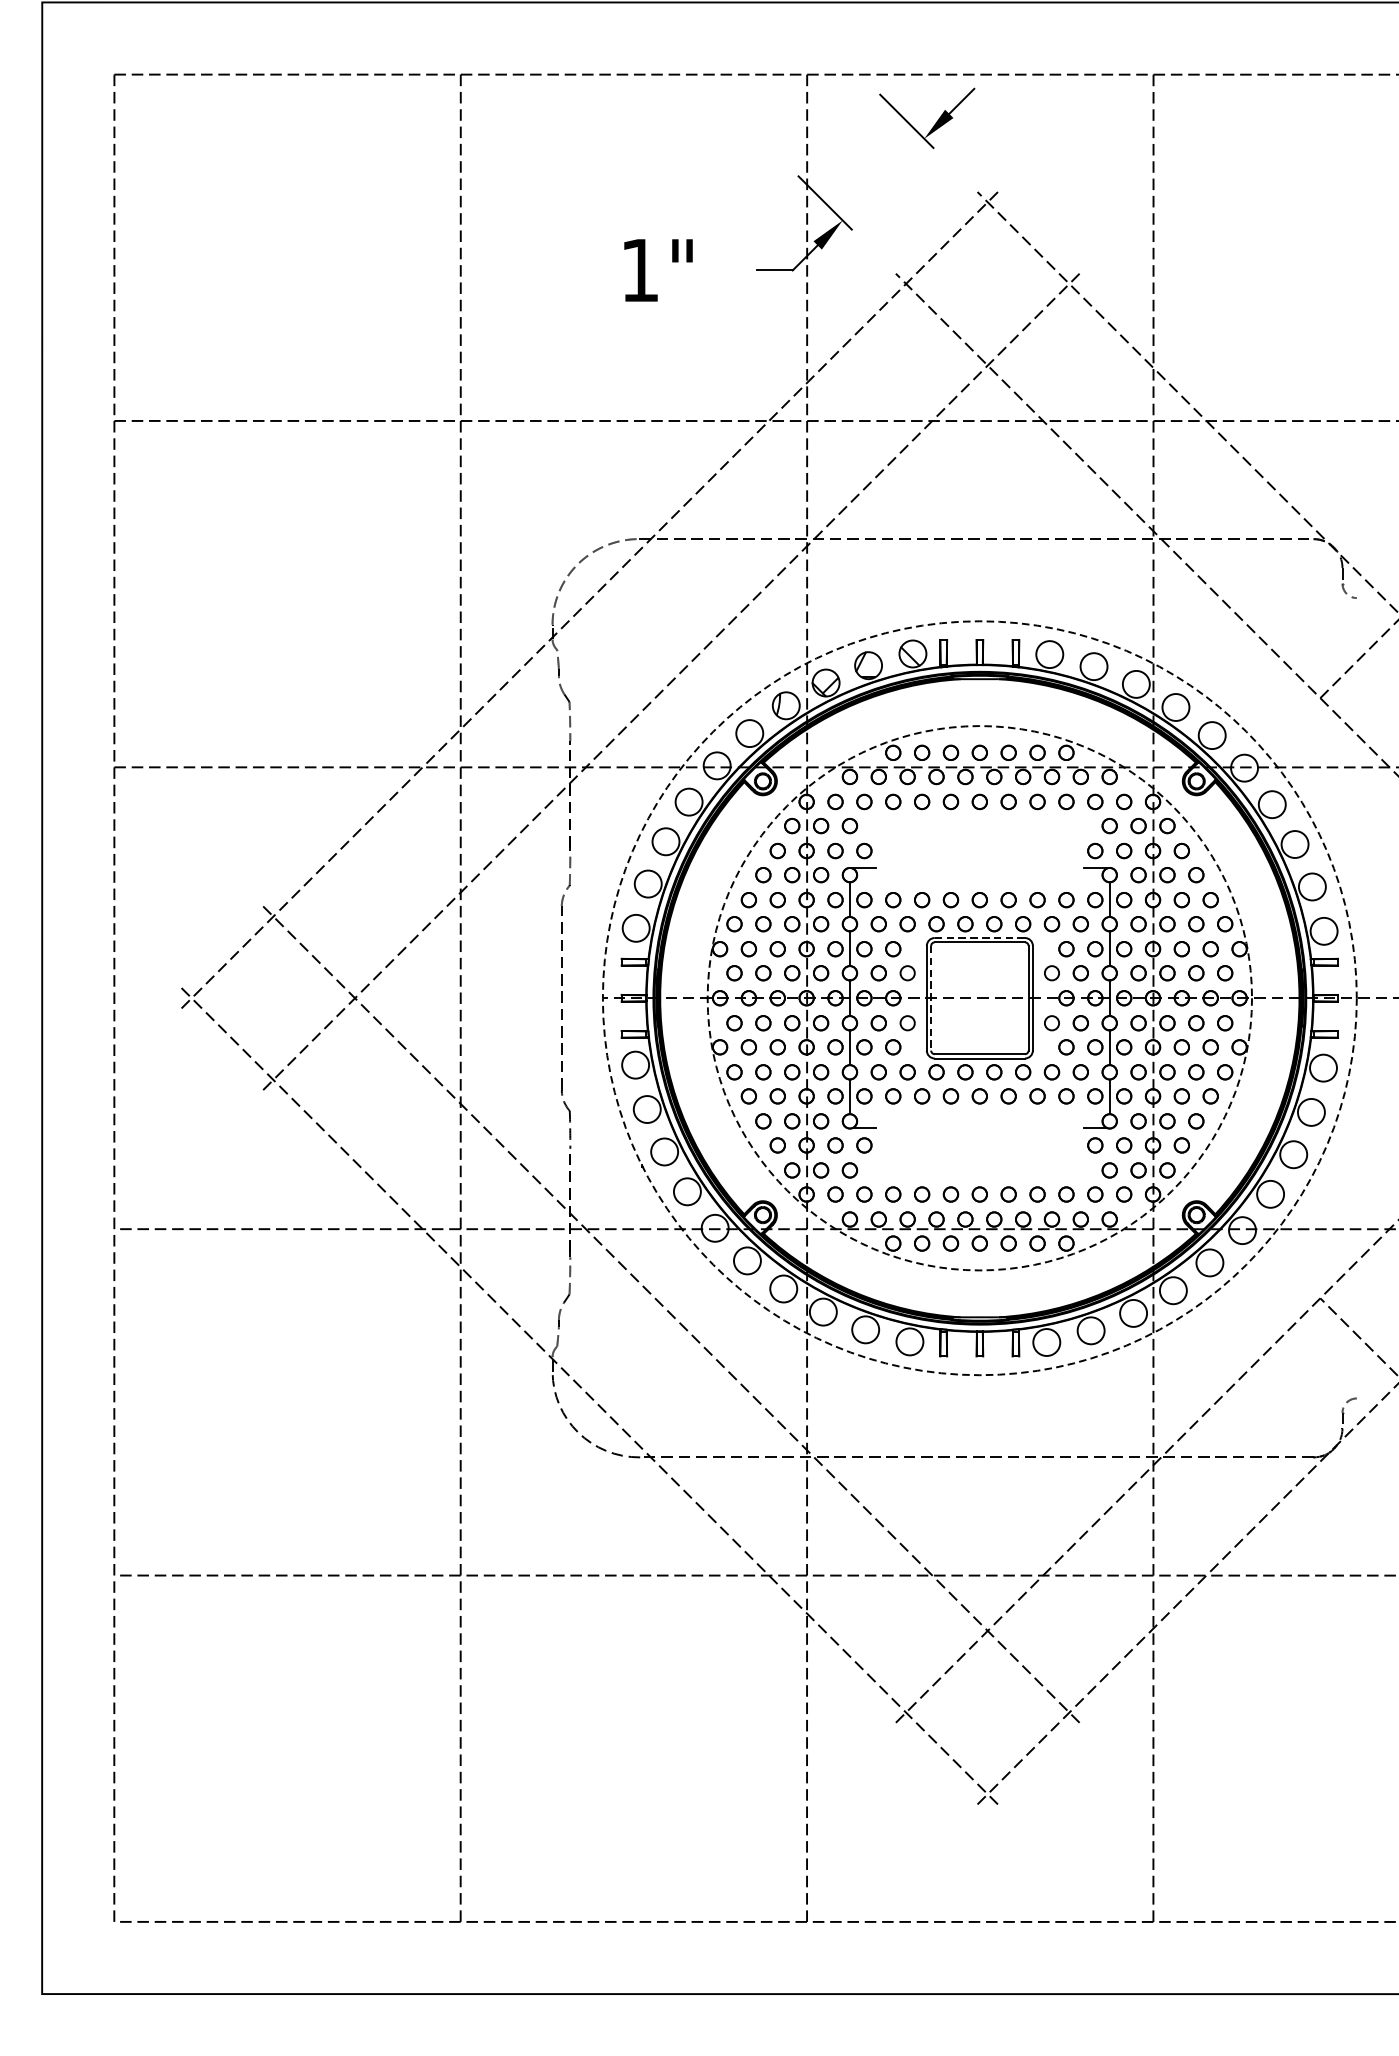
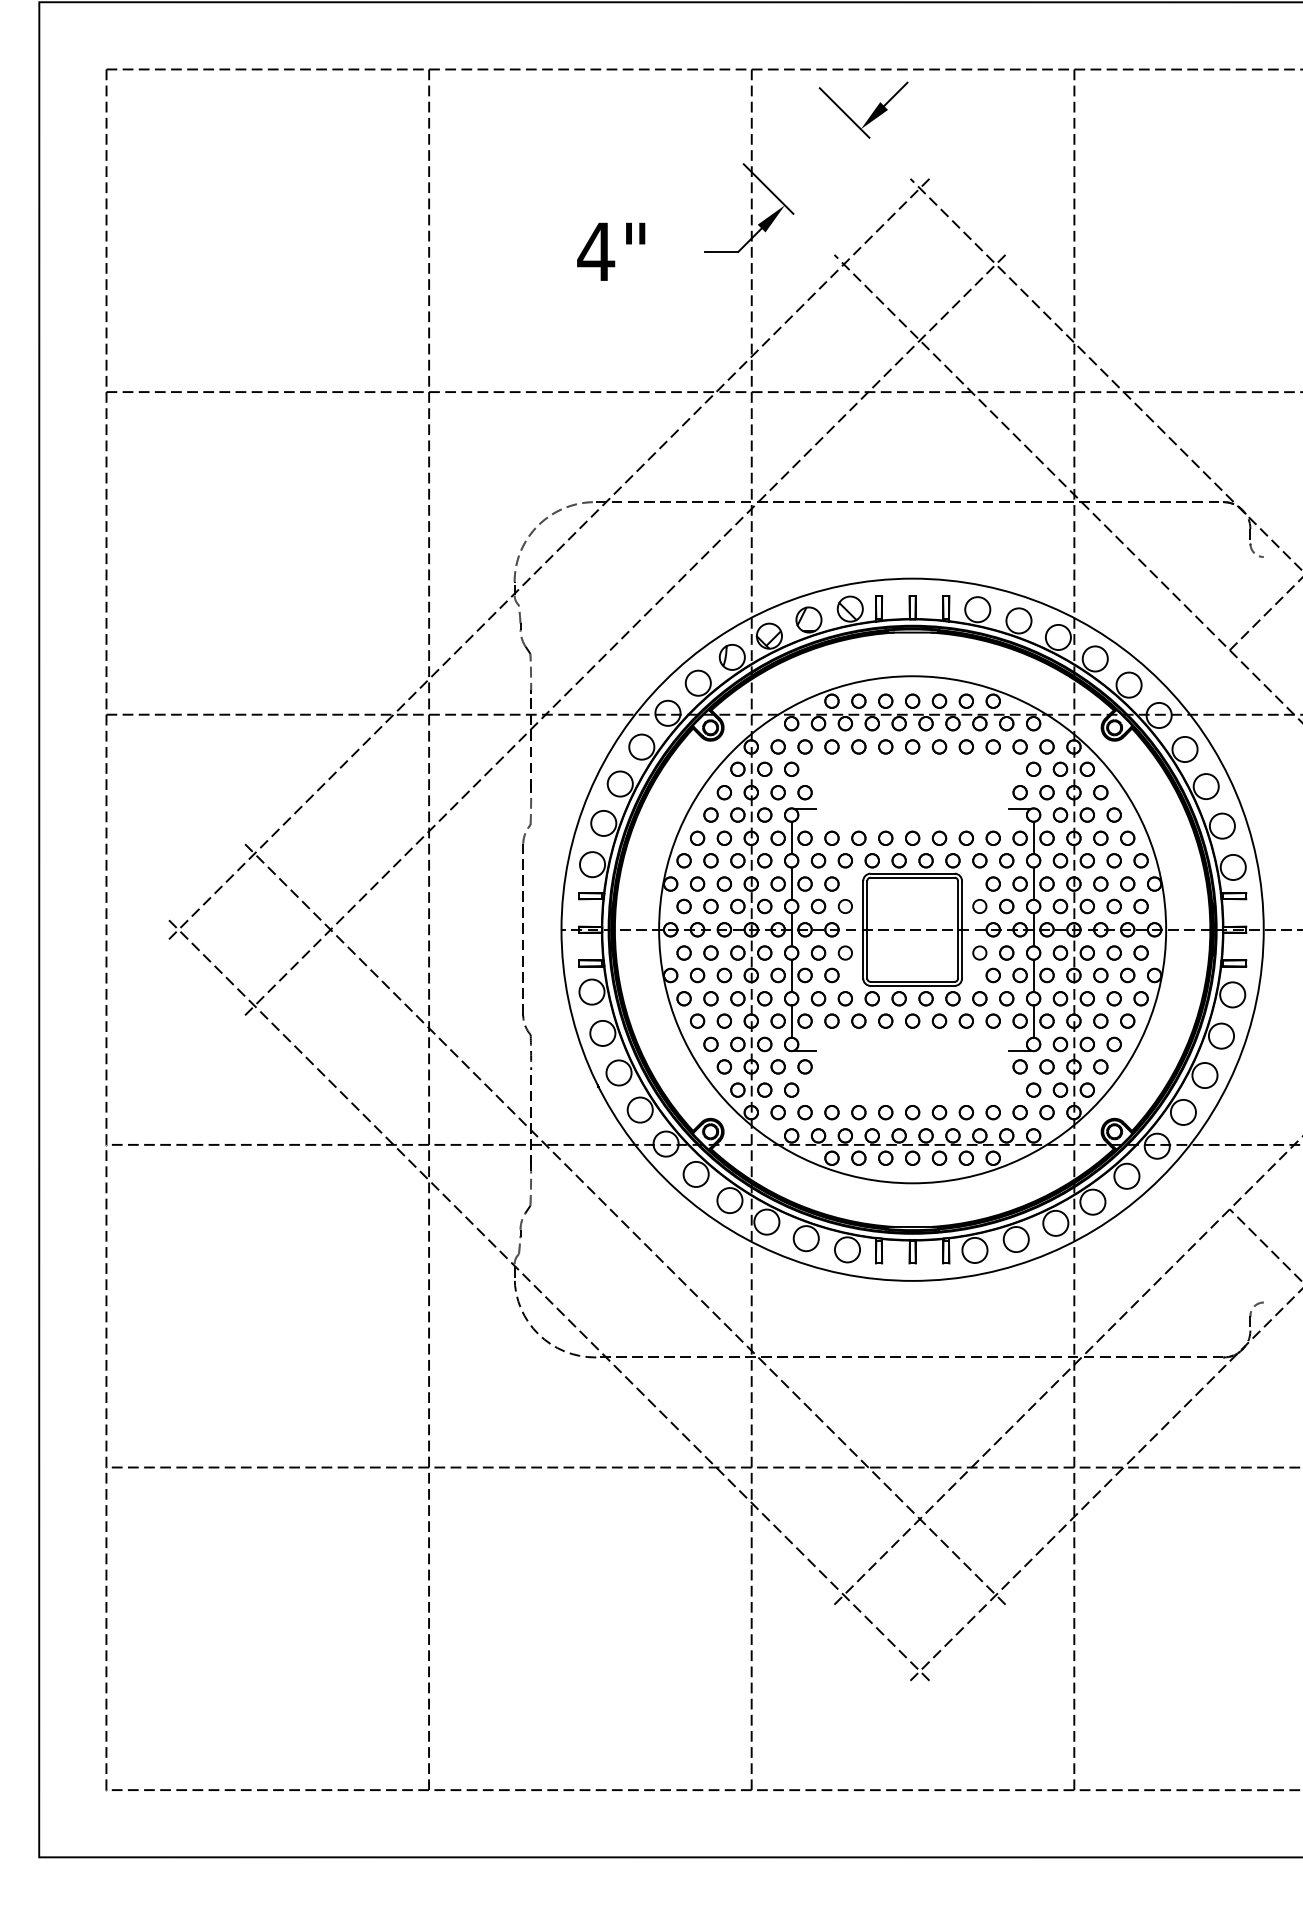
text: (640, 270) -> (596, 251), 1" -> 4"
line: (979, 937) -> (912, 873), dashed -> solid
line: (931, 997) -> (867, 929), dashed -> solid
circle: (979, 997) -> (912, 929), dashed -> solid
circle: (979, 997) -> (912, 929), dashed -> solid

